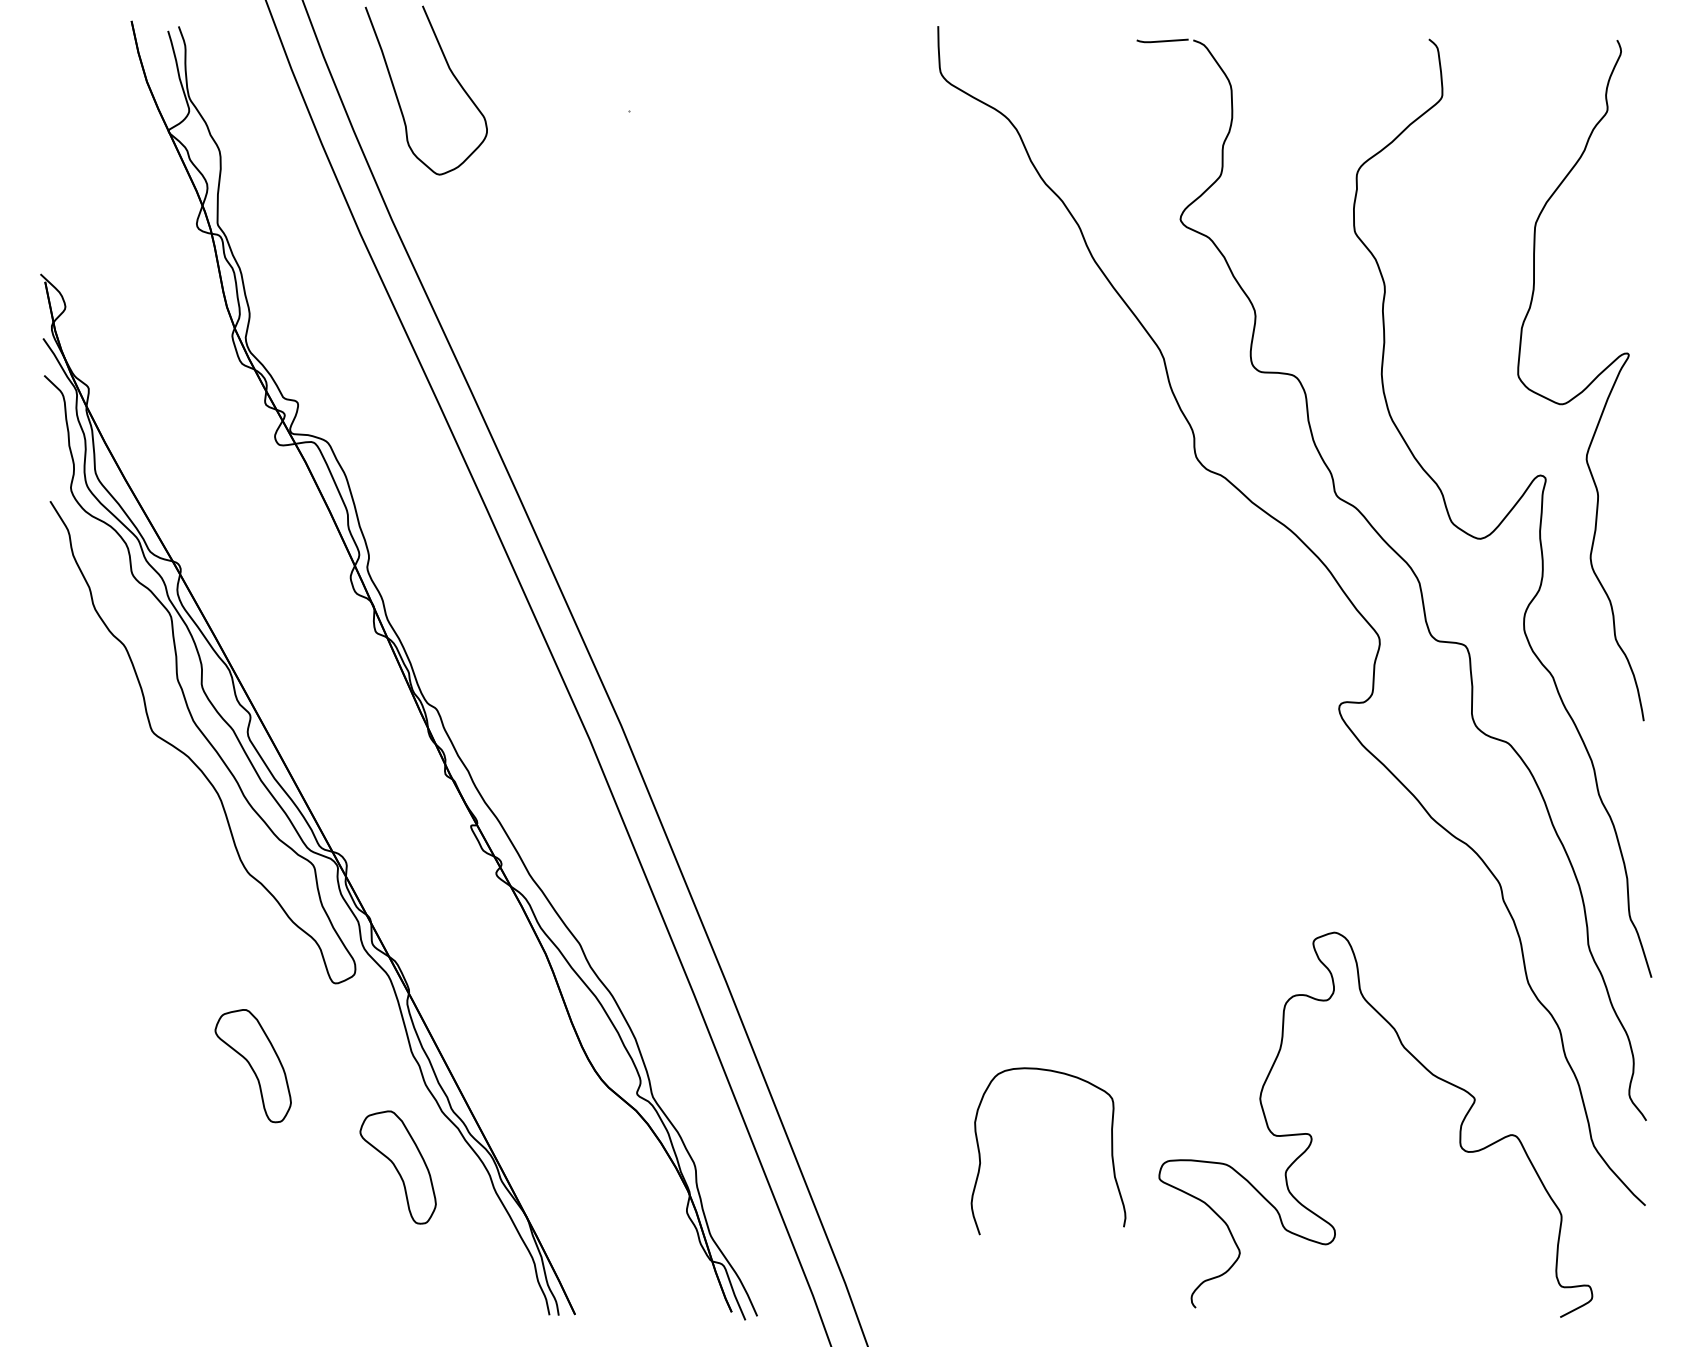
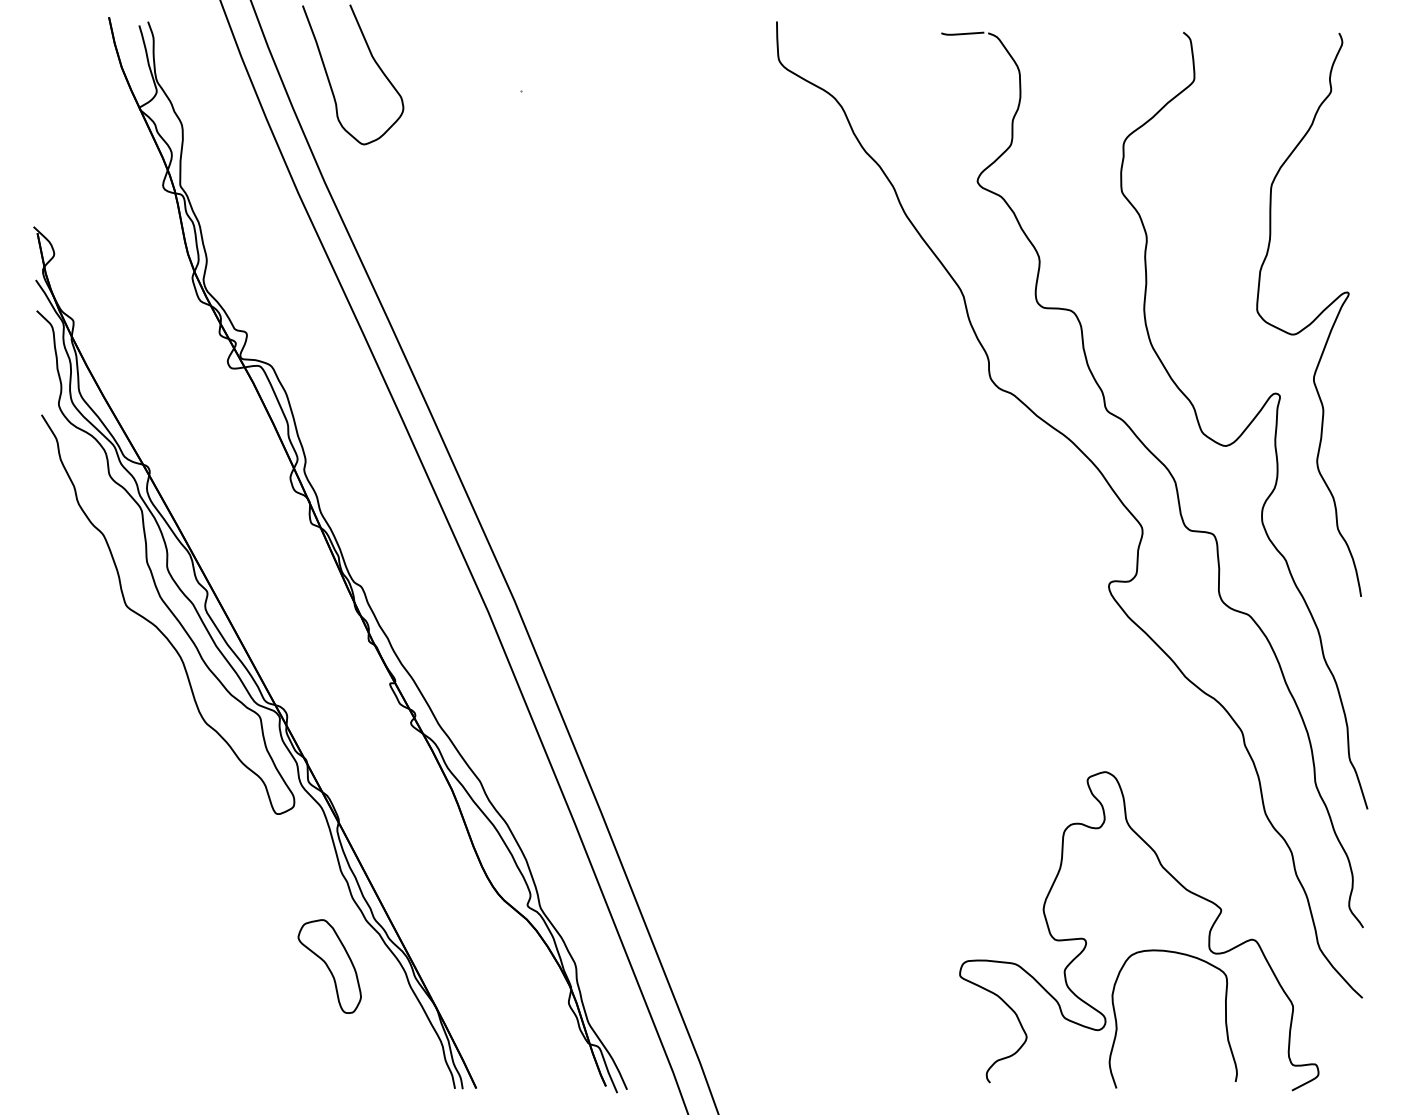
part: (252, 1066) -> (209, 882), removed
curve: (1111, 1150) -> (1225, 1018), moved

